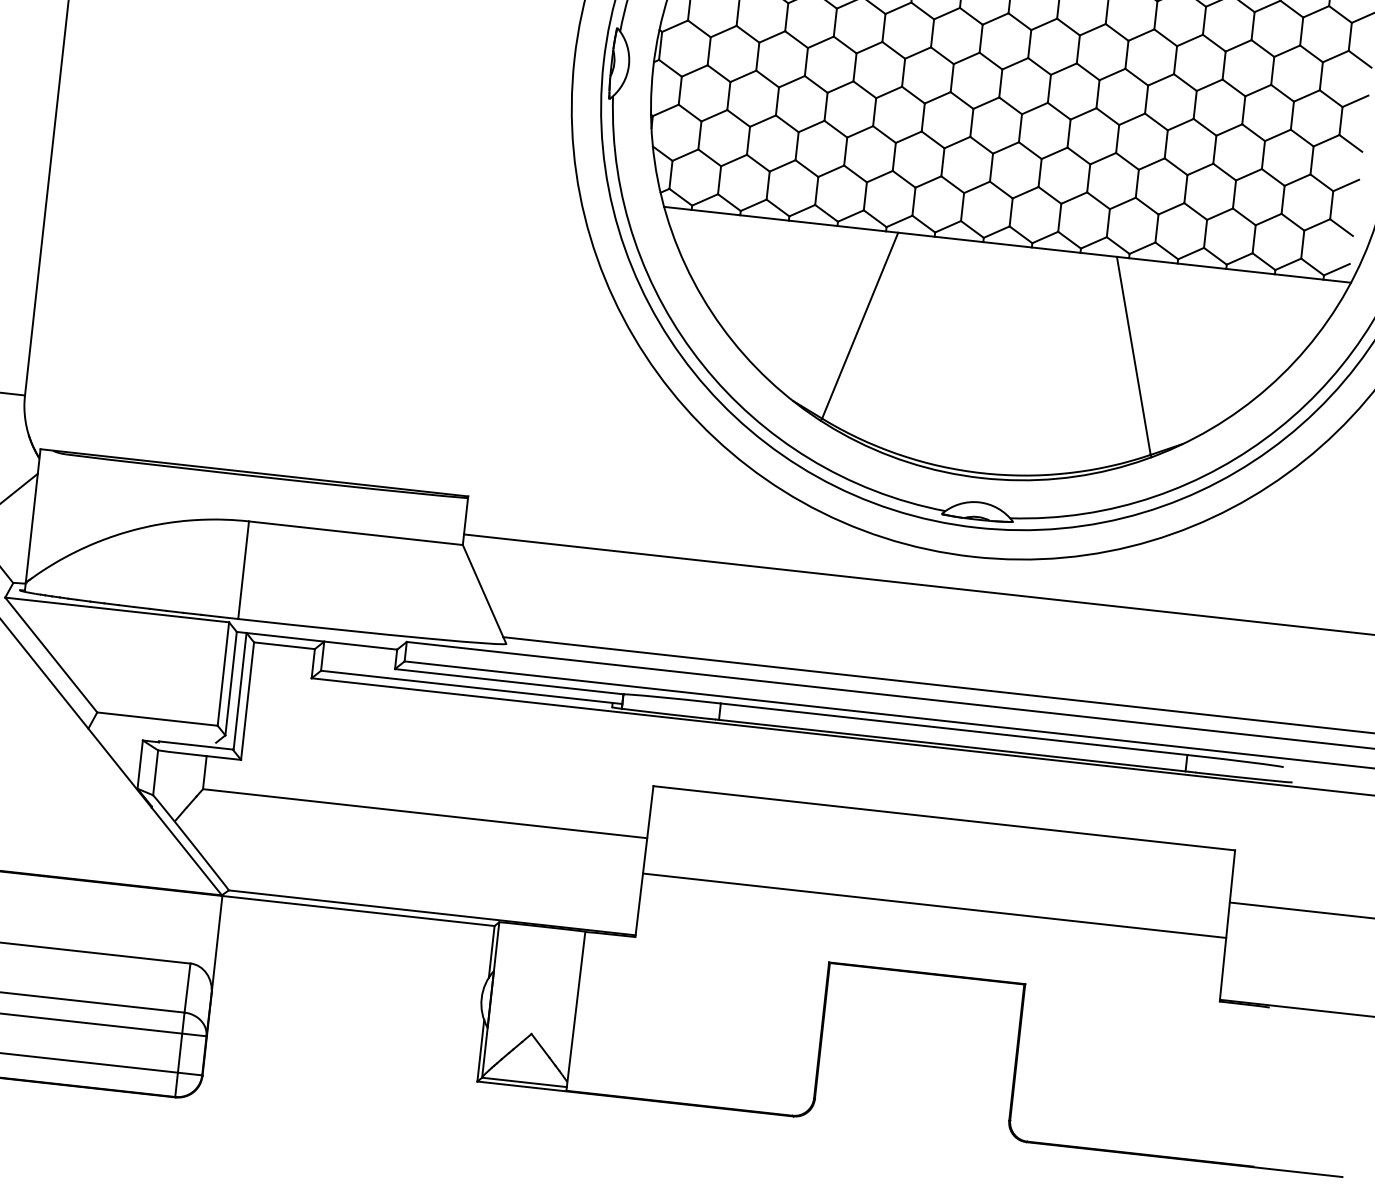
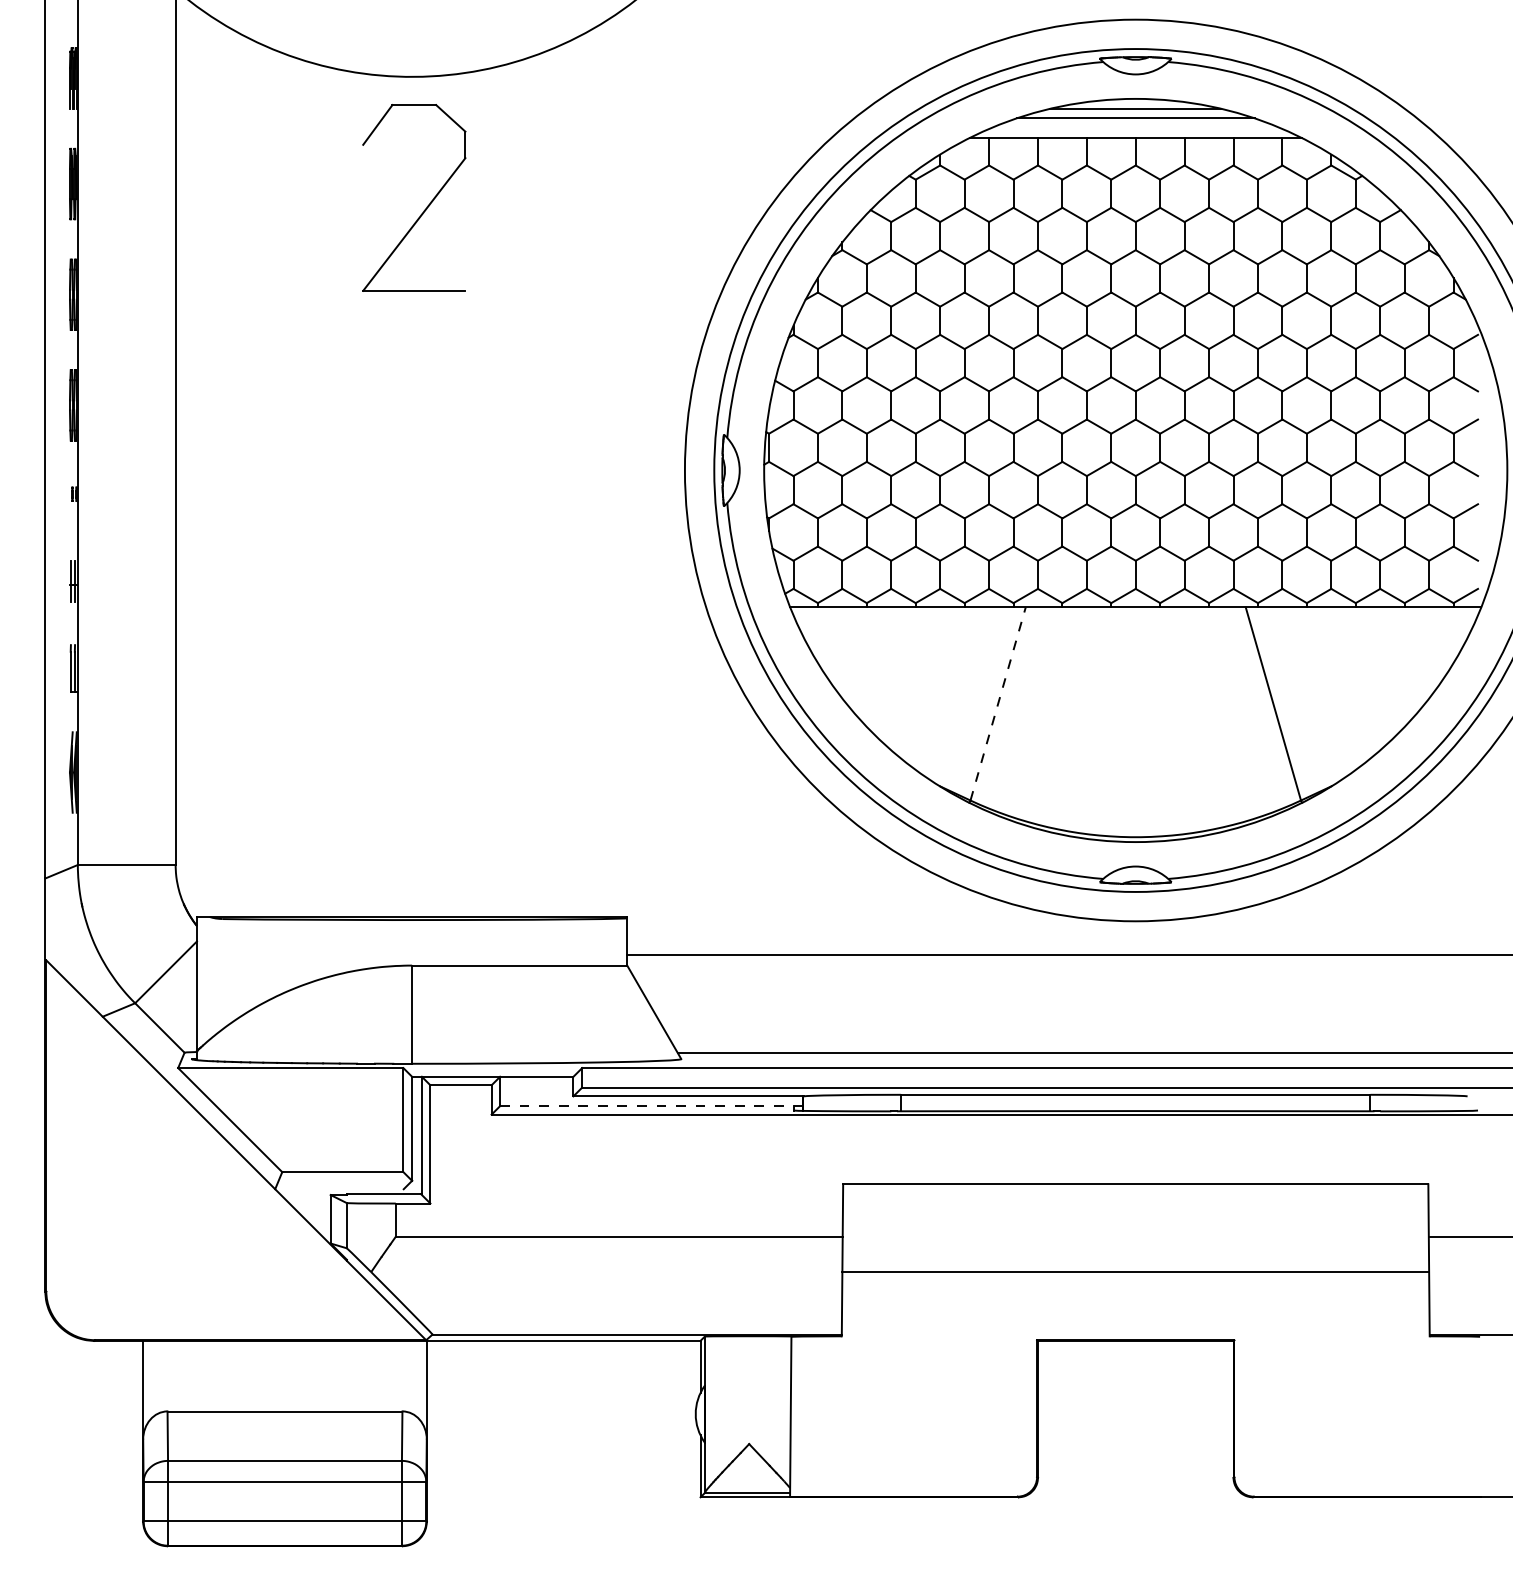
line: (860, 325) -> (998, 703), solid -> dashed
line: (471, 687) -> (651, 1106), solid -> dashed

